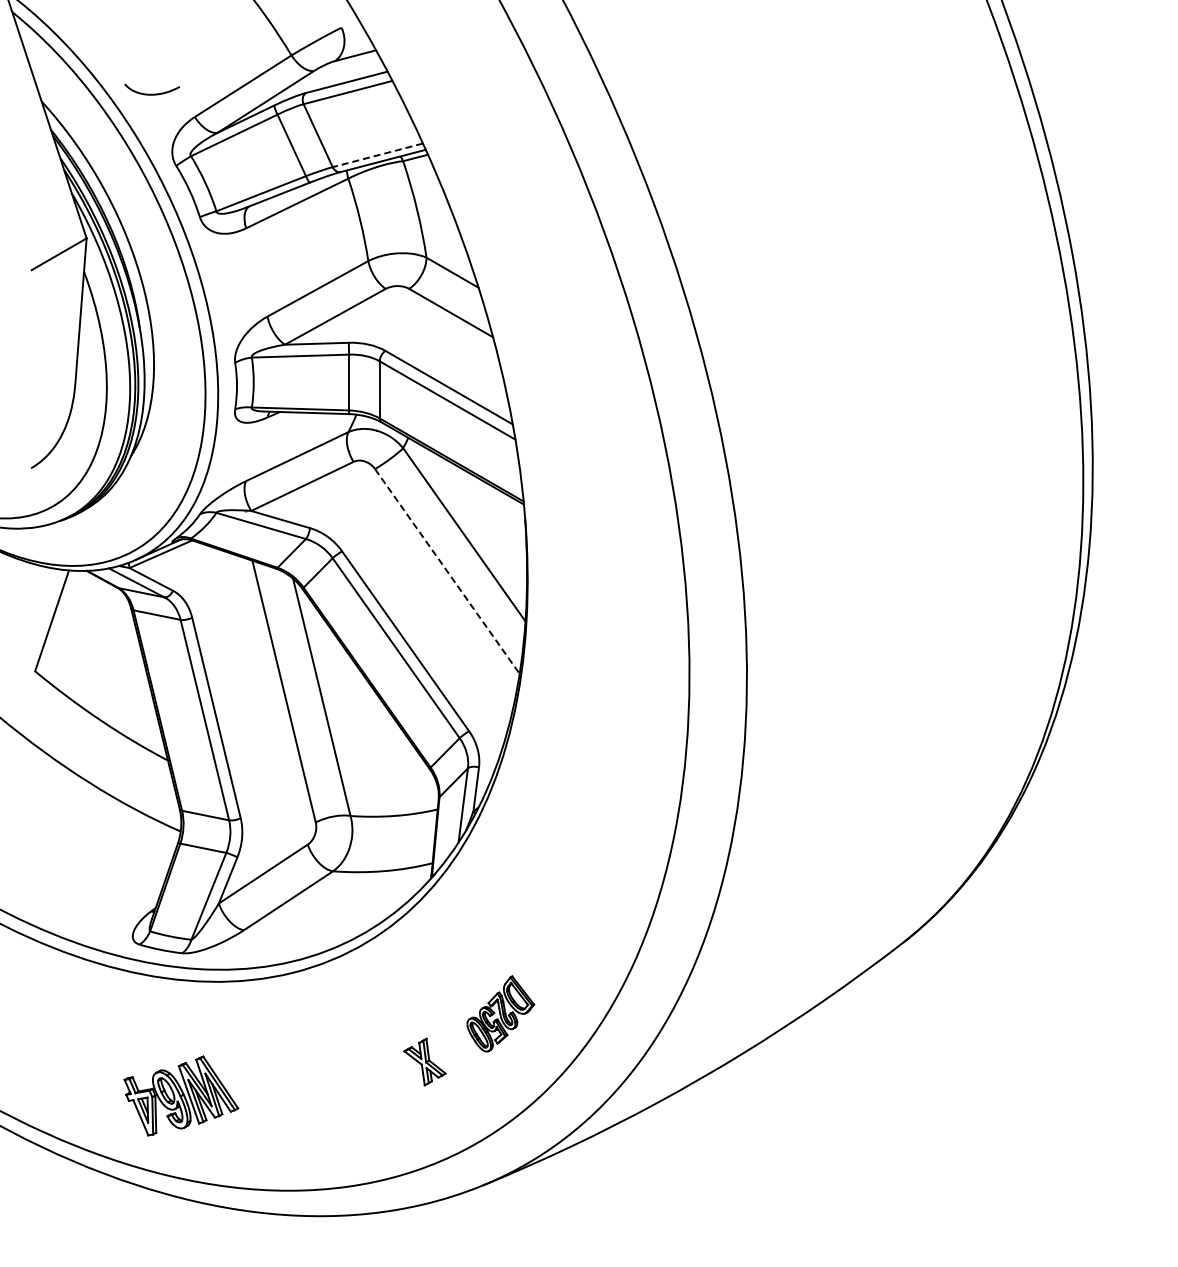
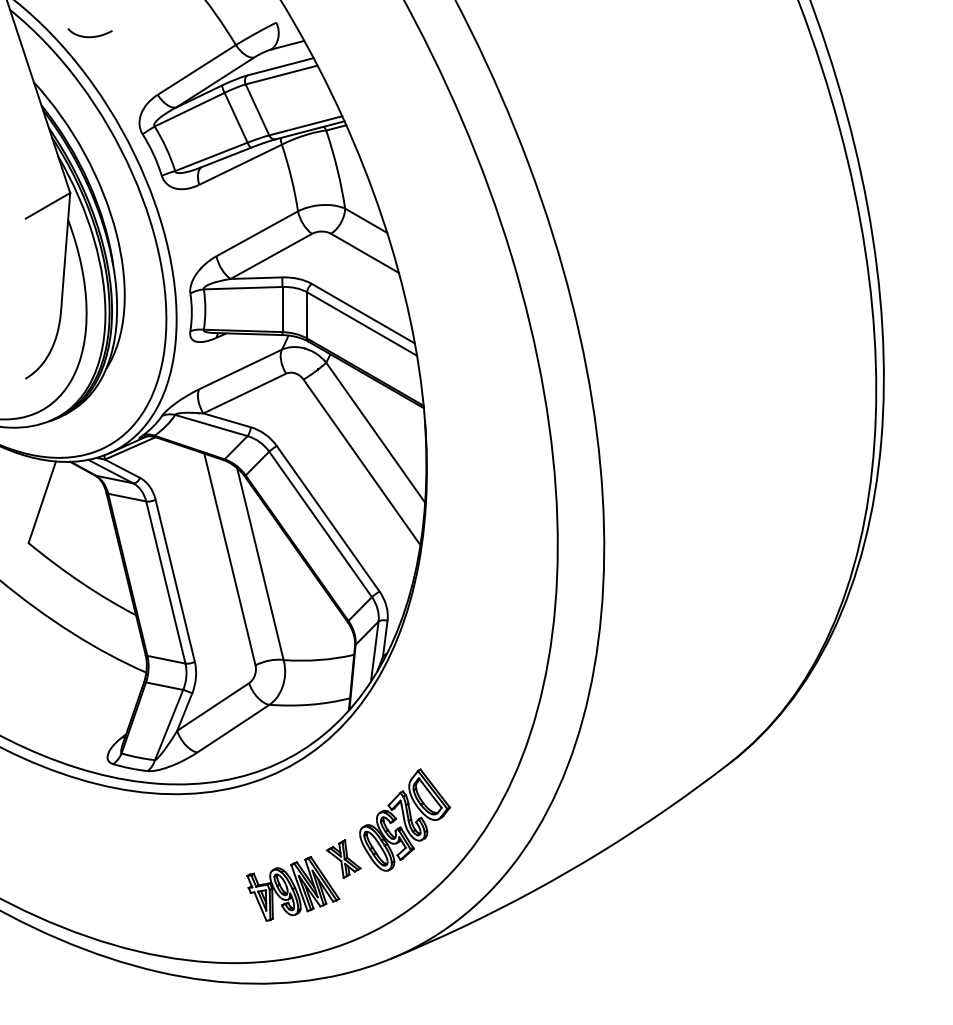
curve: (152, 93) -> (90, 36), moved
line: (377, 155) -> (305, 125), dashed -> solid
line: (447, 571) -> (362, 462), dashed -> solid
part: (500, 1013) -> (404, 819), size x1.67
part: (181, 1095) -> (293, 888), moved

